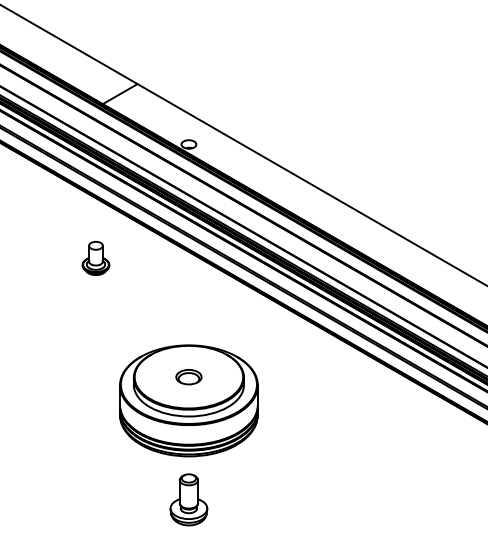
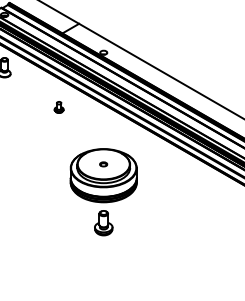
part: (94, 258) -> (58, 107), size x0.7
part: (188, 377) -> (103, 164), size x0.6

